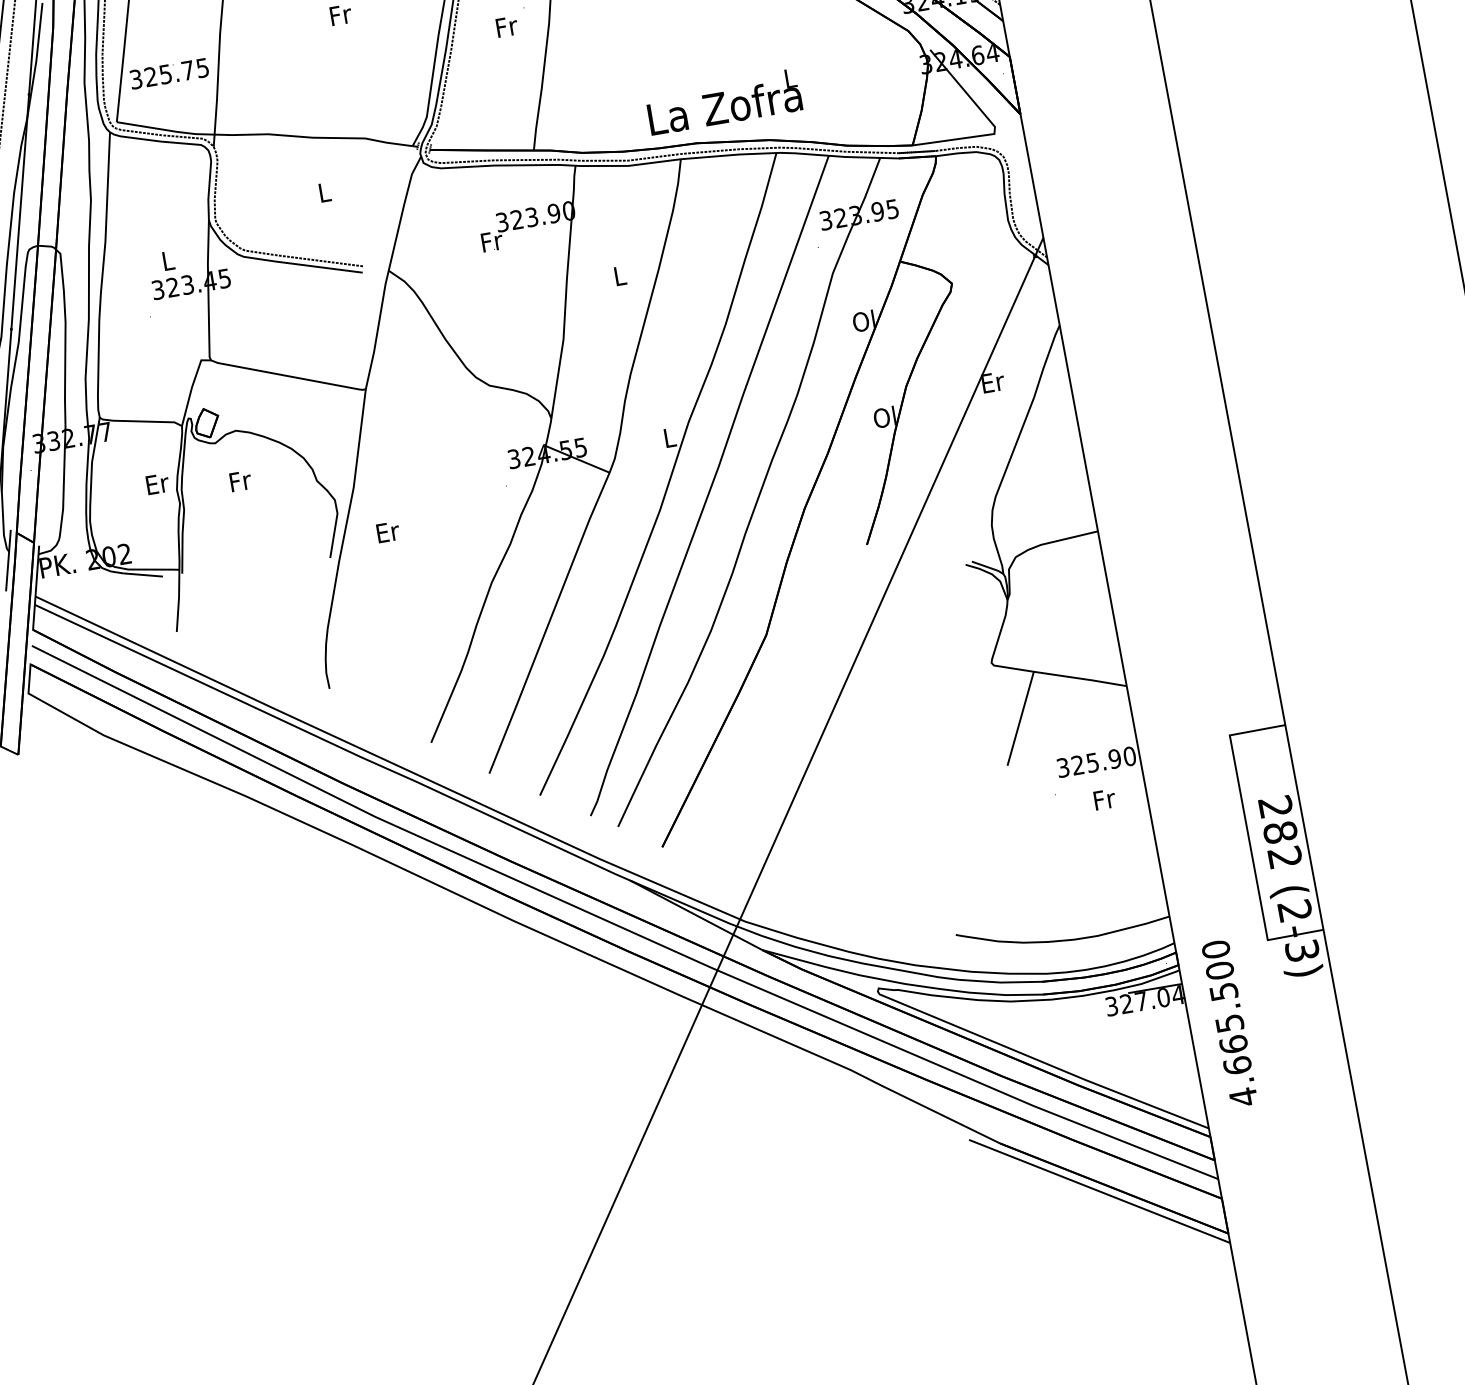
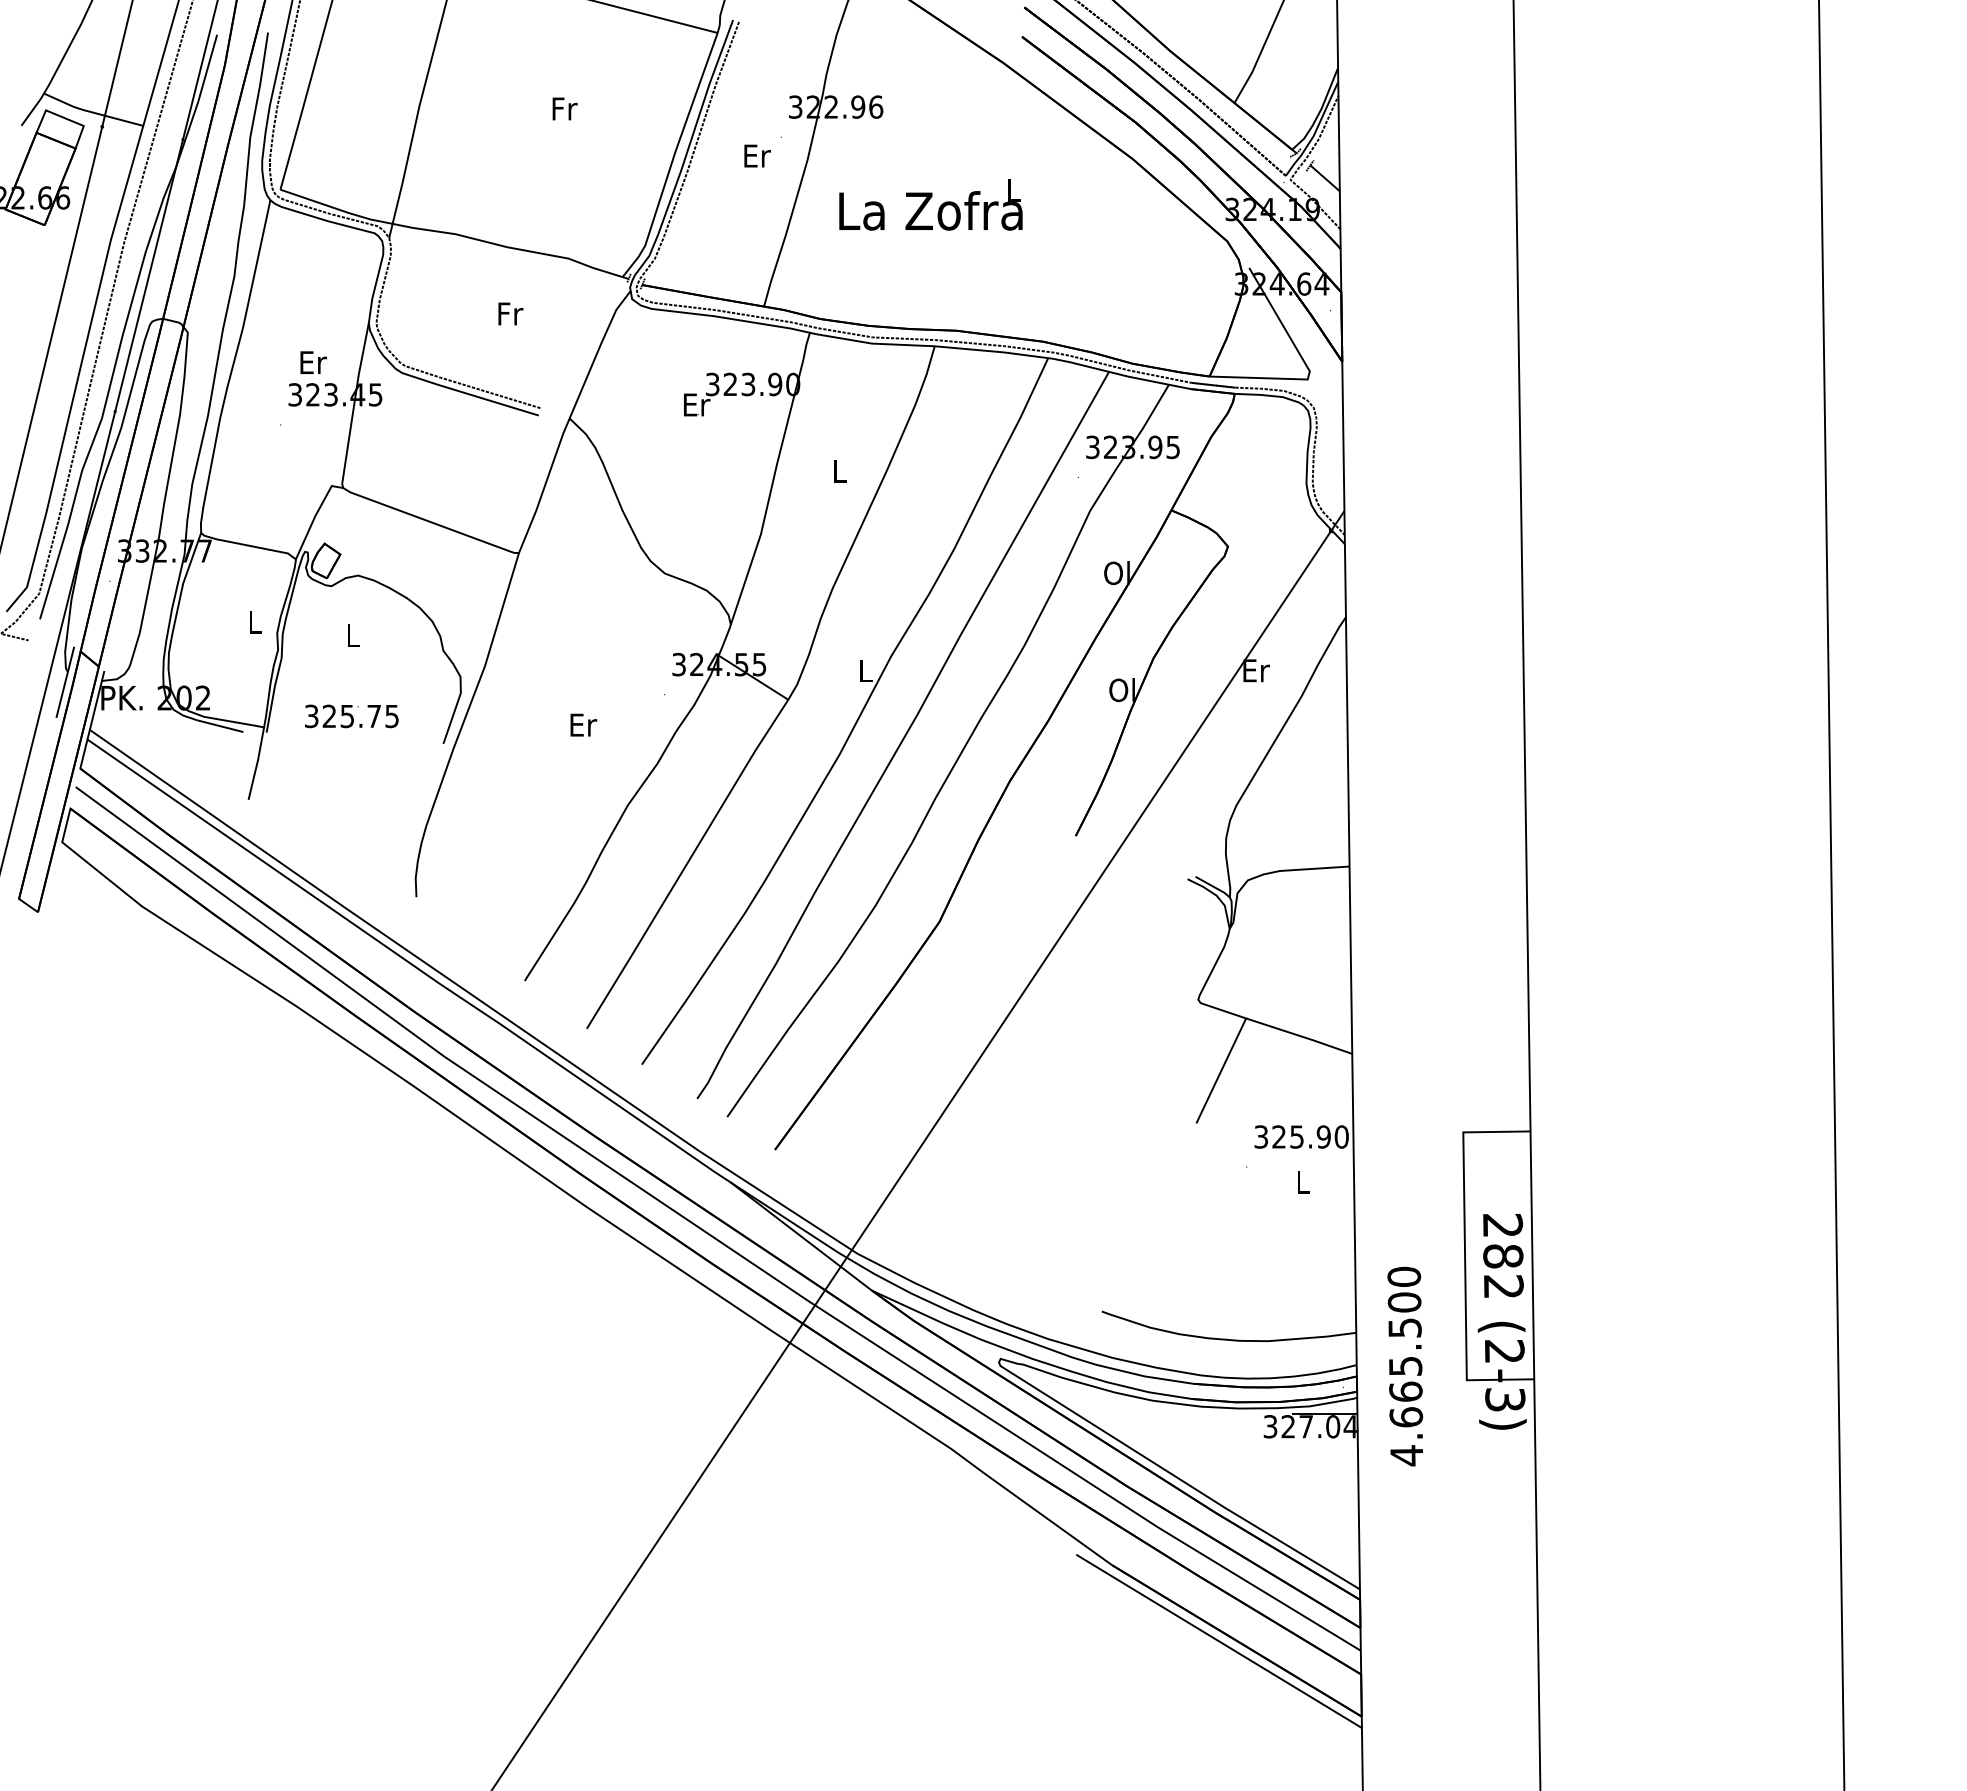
text: (507, 26) -> (757, 155), Fr -> Er
text: (169, 73) -> (351, 716), moved
text: (723, 101) -> (930, 204), moved
text: (324, 192) -> (510, 313), L -> Fr
text: (492, 241) -> (697, 404), Fr -> Er
text: (168, 260) -> (313, 362), L -> Er
text: (240, 481) -> (353, 635), Fr -> L
text: (157, 484) -> (255, 622), Er -> L
text: (388, 531) -> (583, 724), moved
text: (1104, 799) -> (1303, 1182), Fr -> L
text: (1229, 1023) -> (1405, 1366), moved

